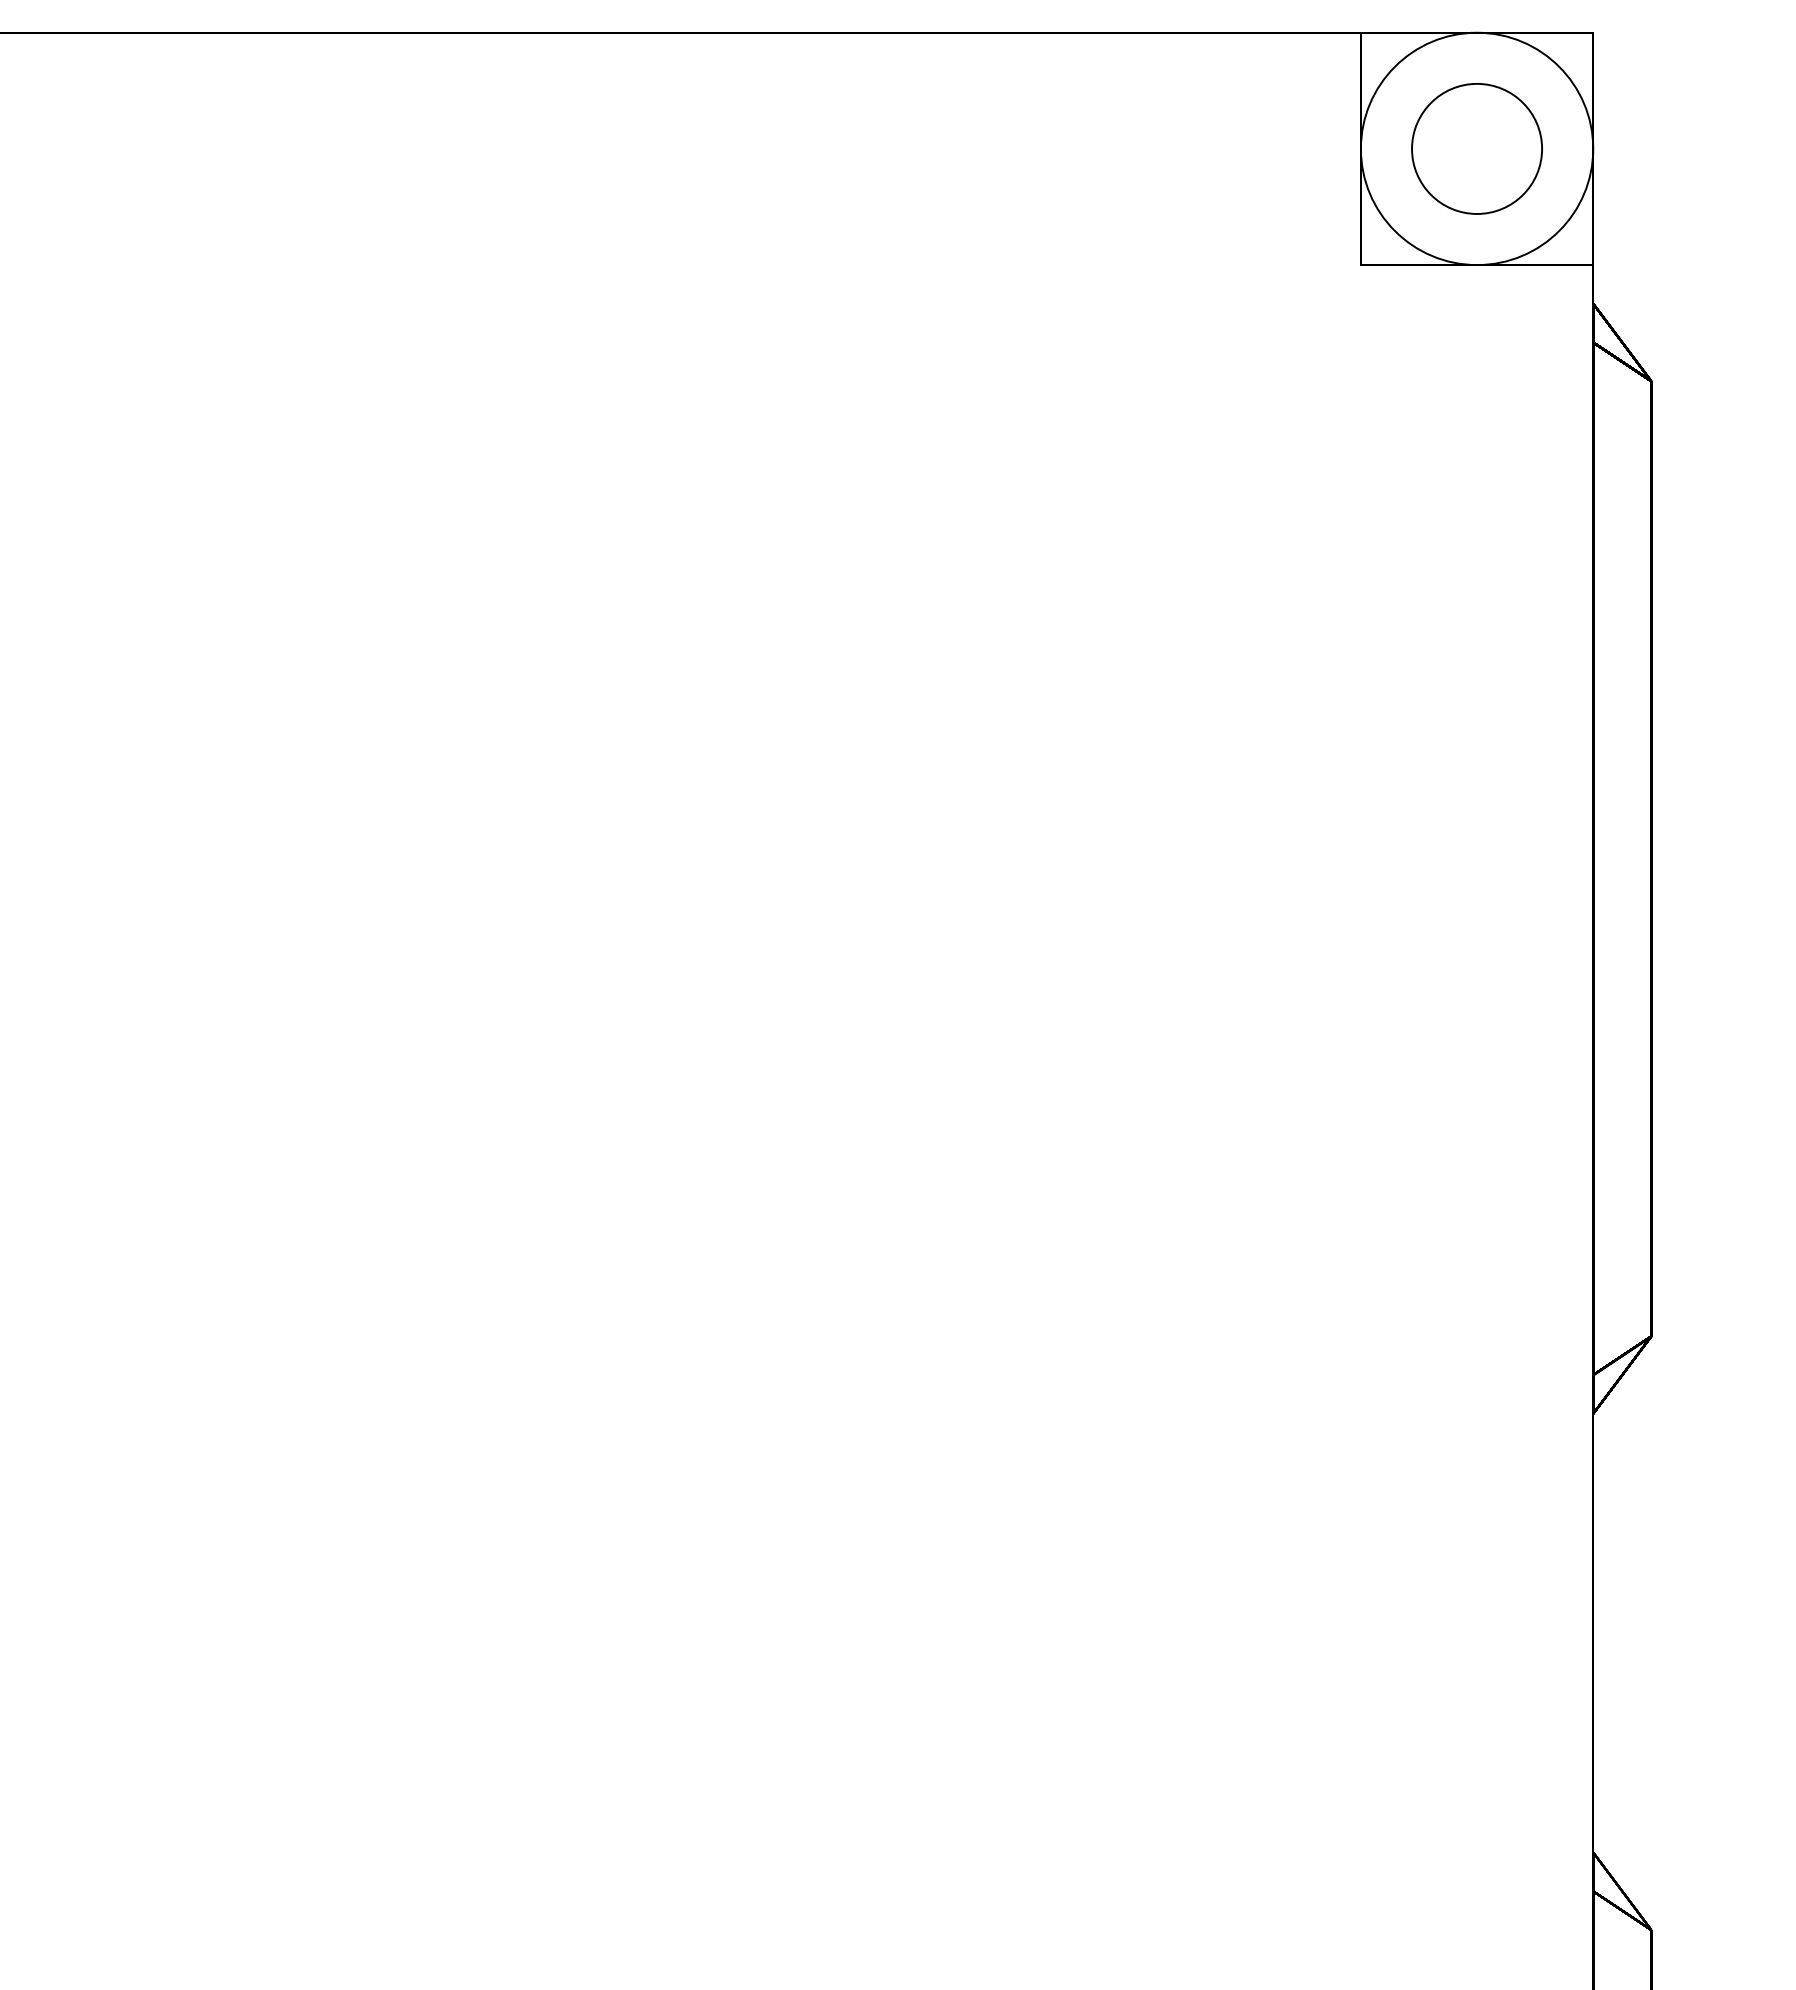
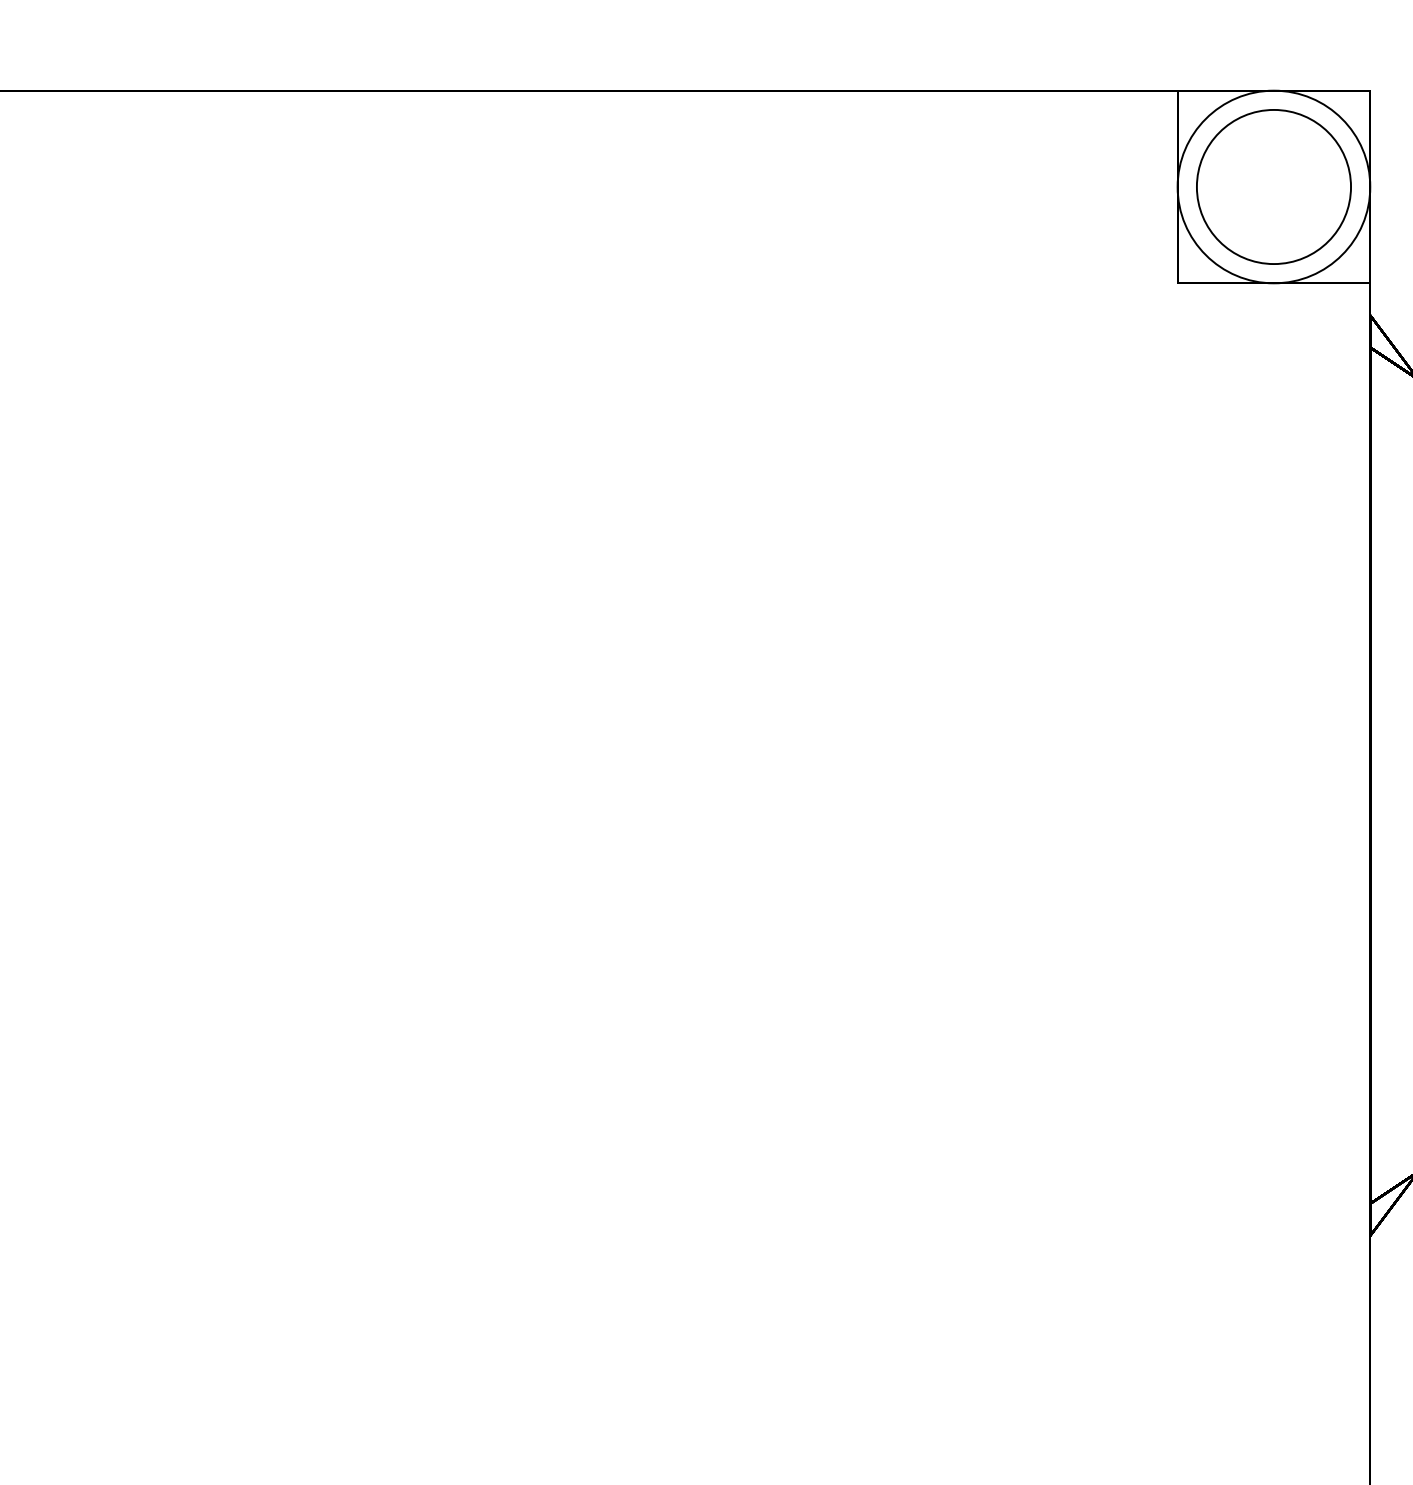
circle: (1476, 148) -> (1273, 186), size x1.43

